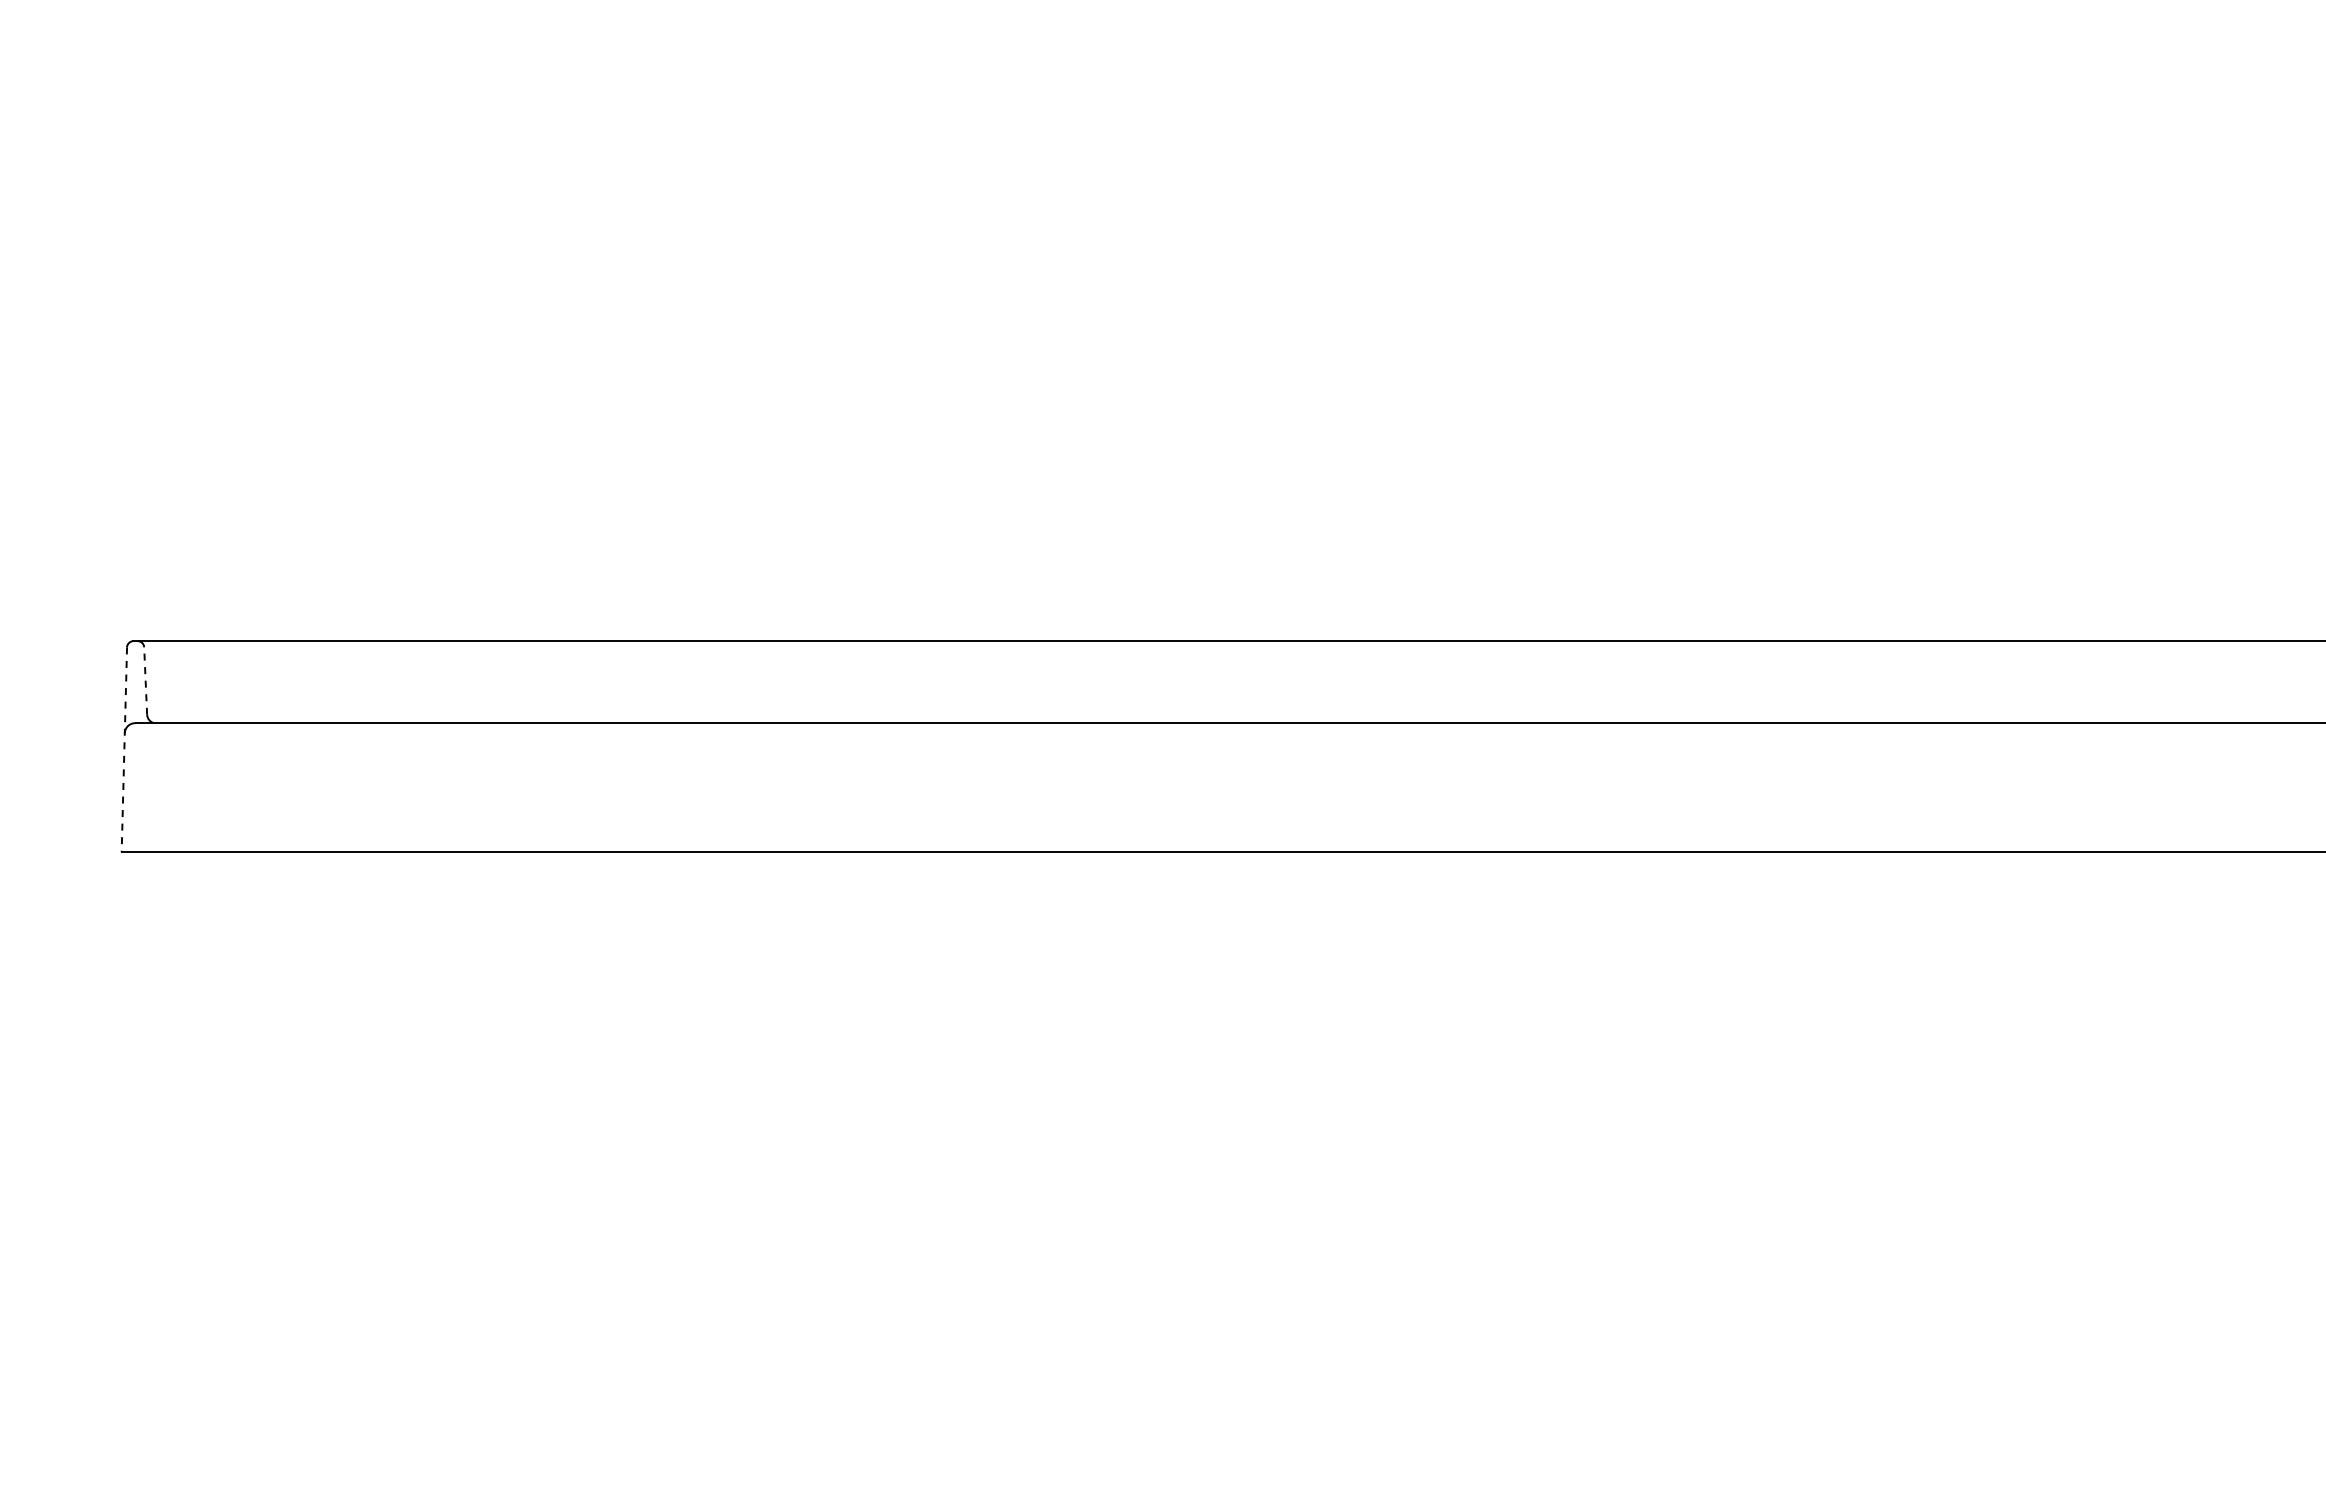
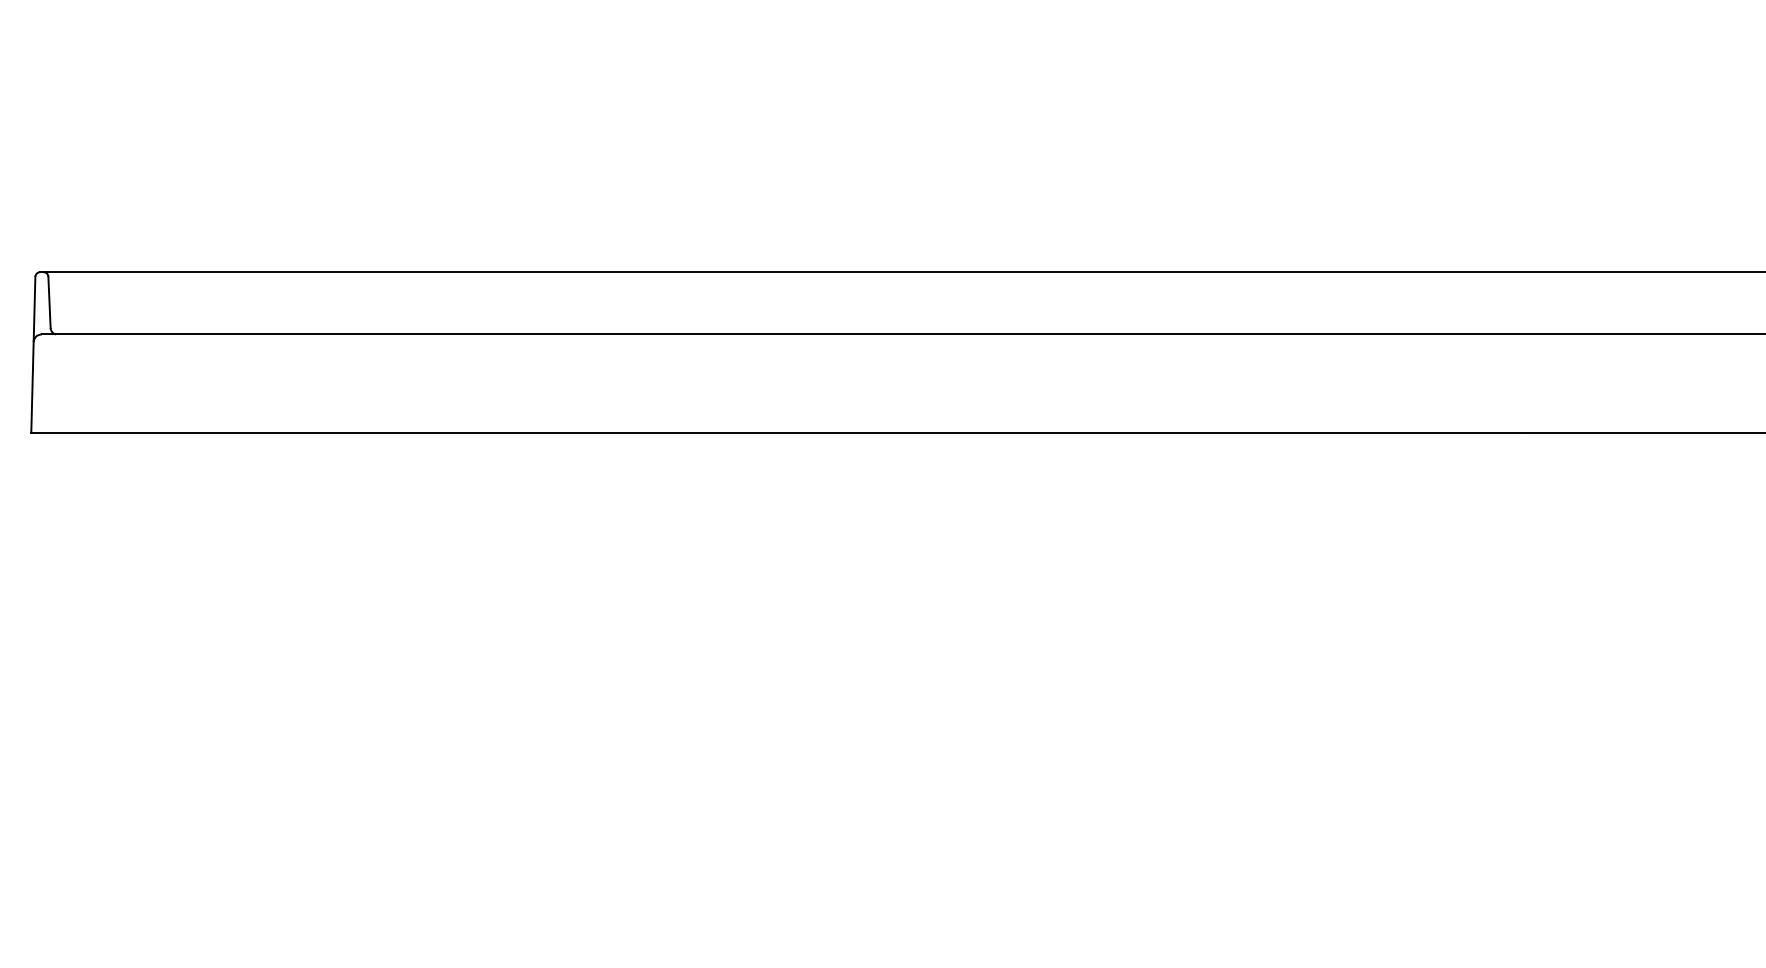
line: (145, 681) -> (49, 302), dashed -> solid
line: (124, 750) -> (33, 355), dashed -> solid

